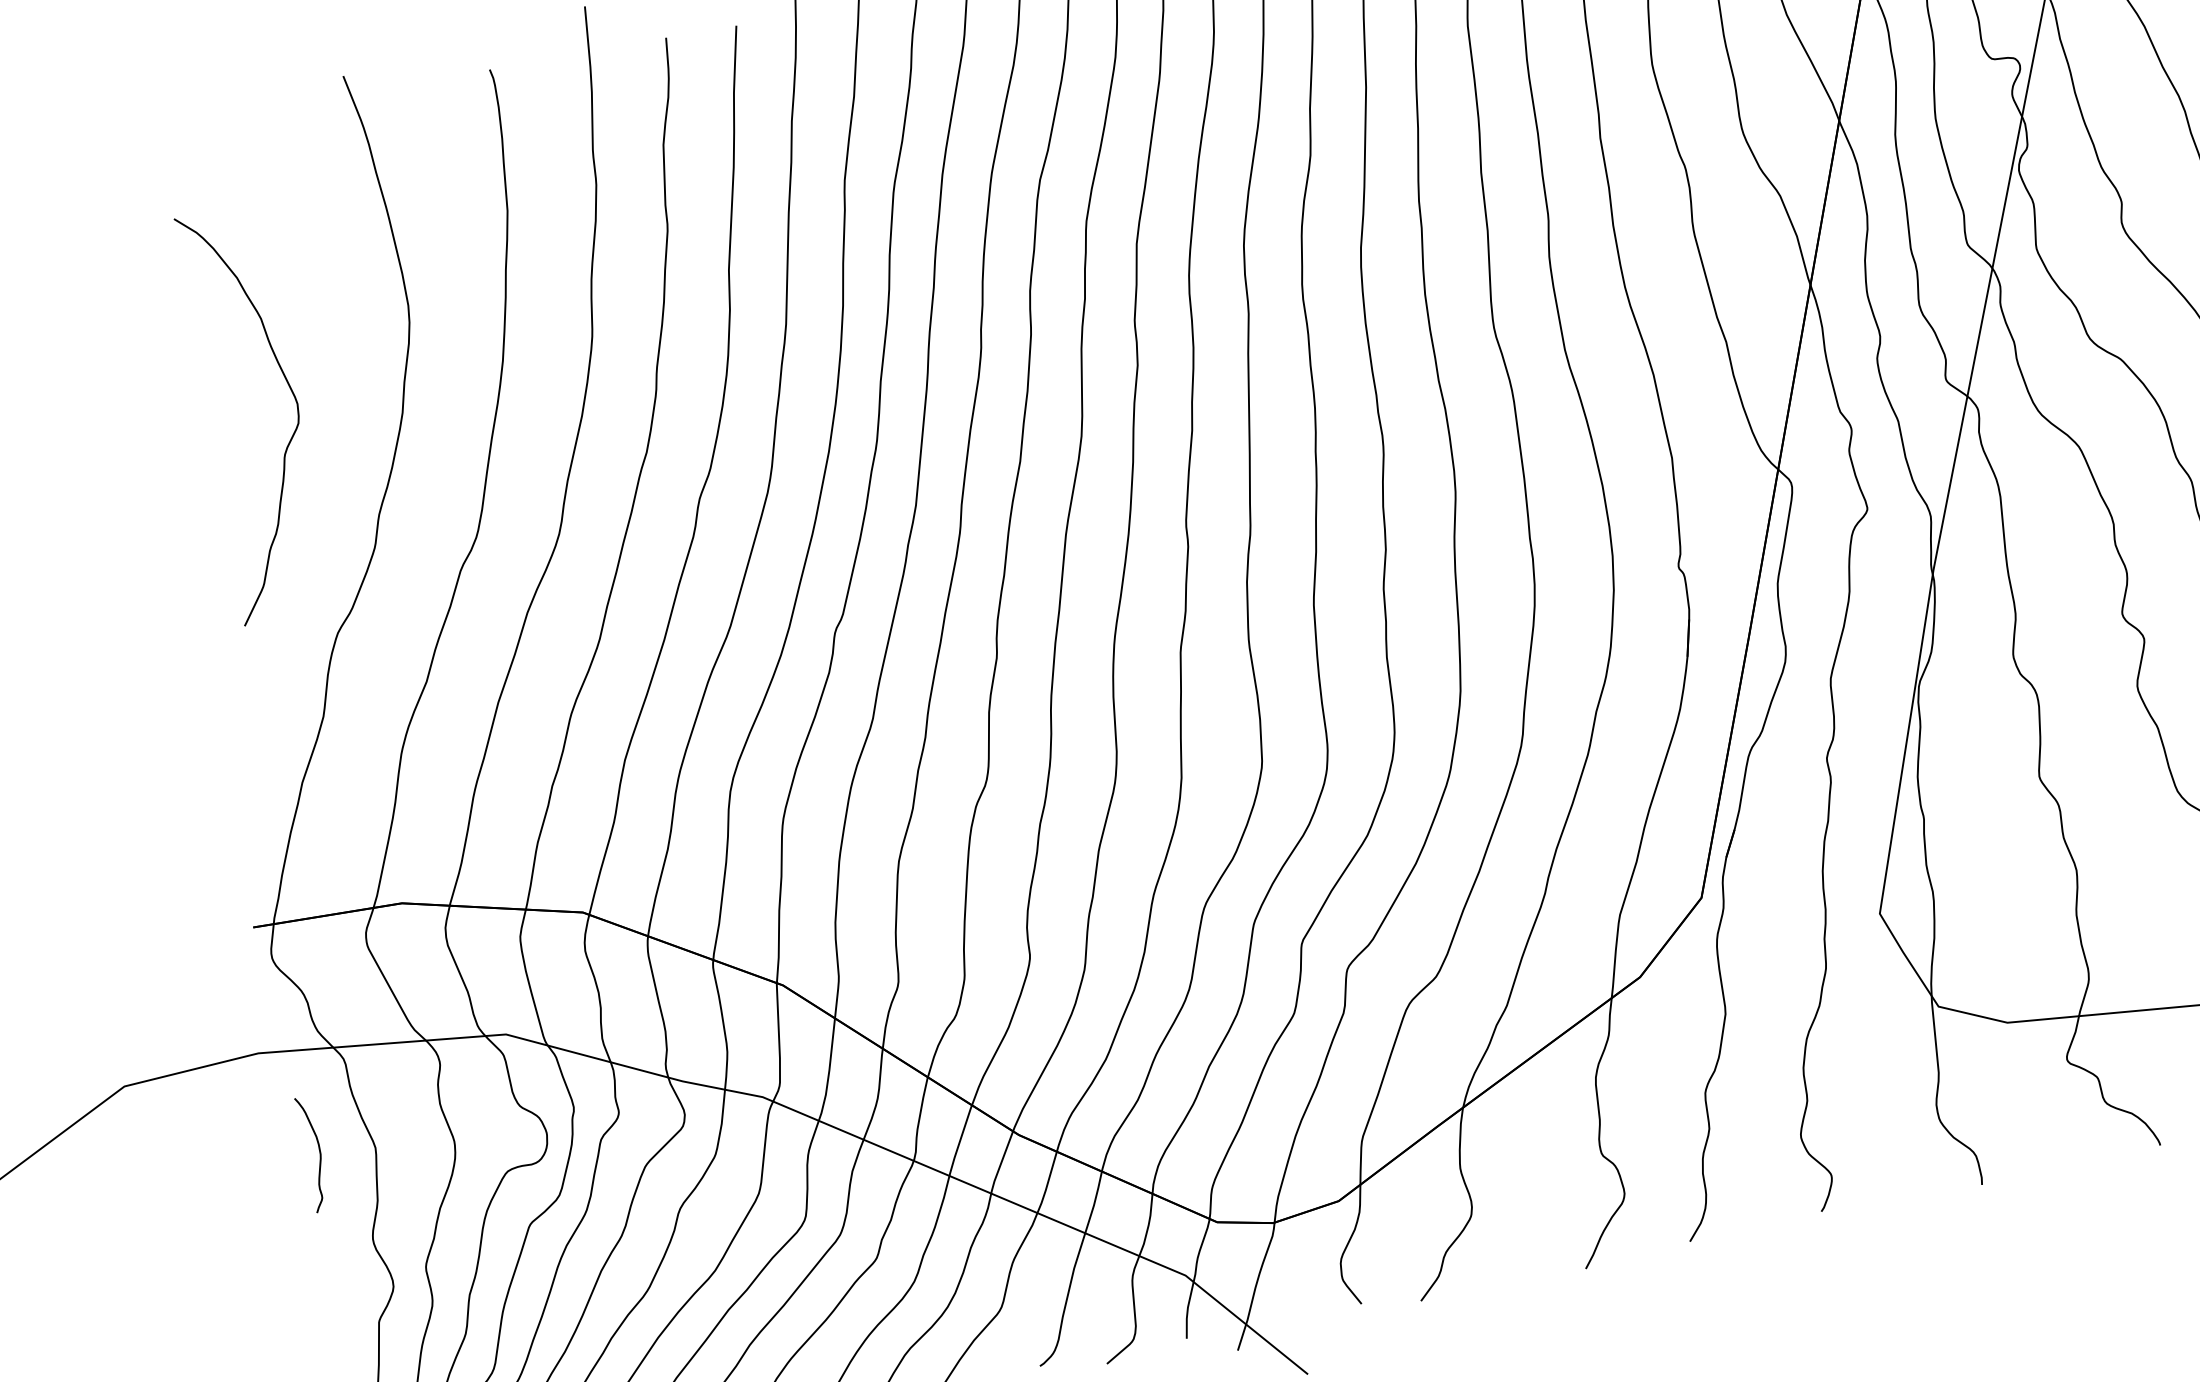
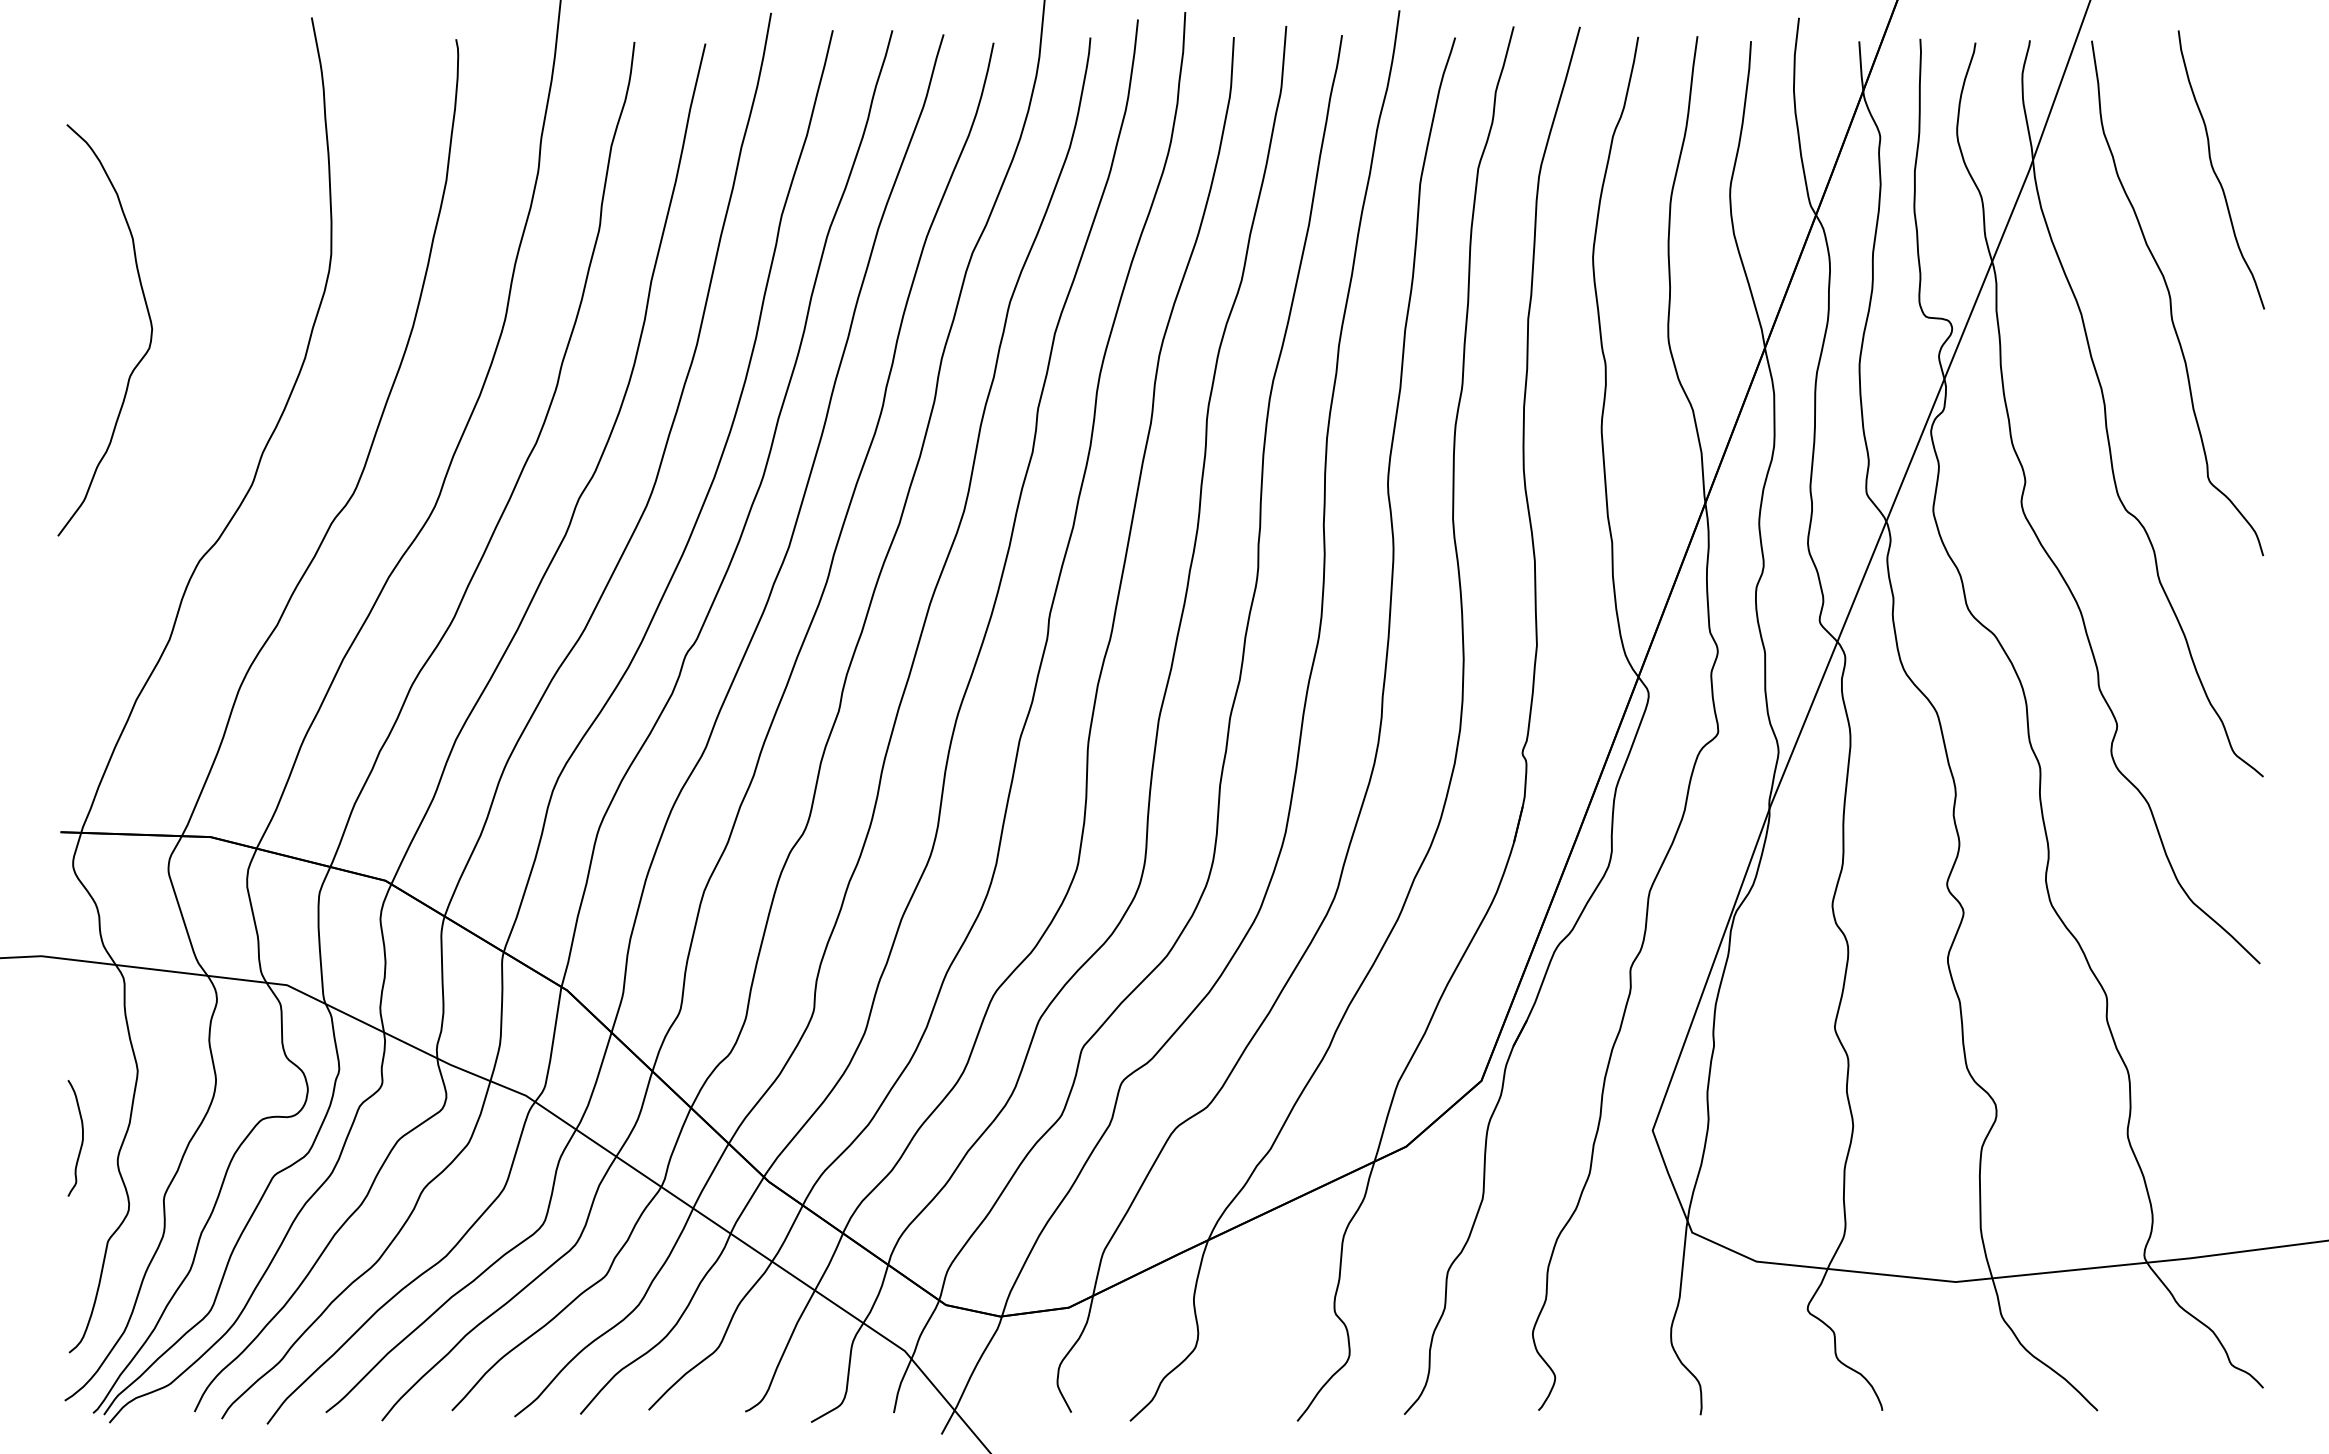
curve: (291, 393) -> (148, 317), moved
curve: (319, 1155) -> (81, 1140), moved

